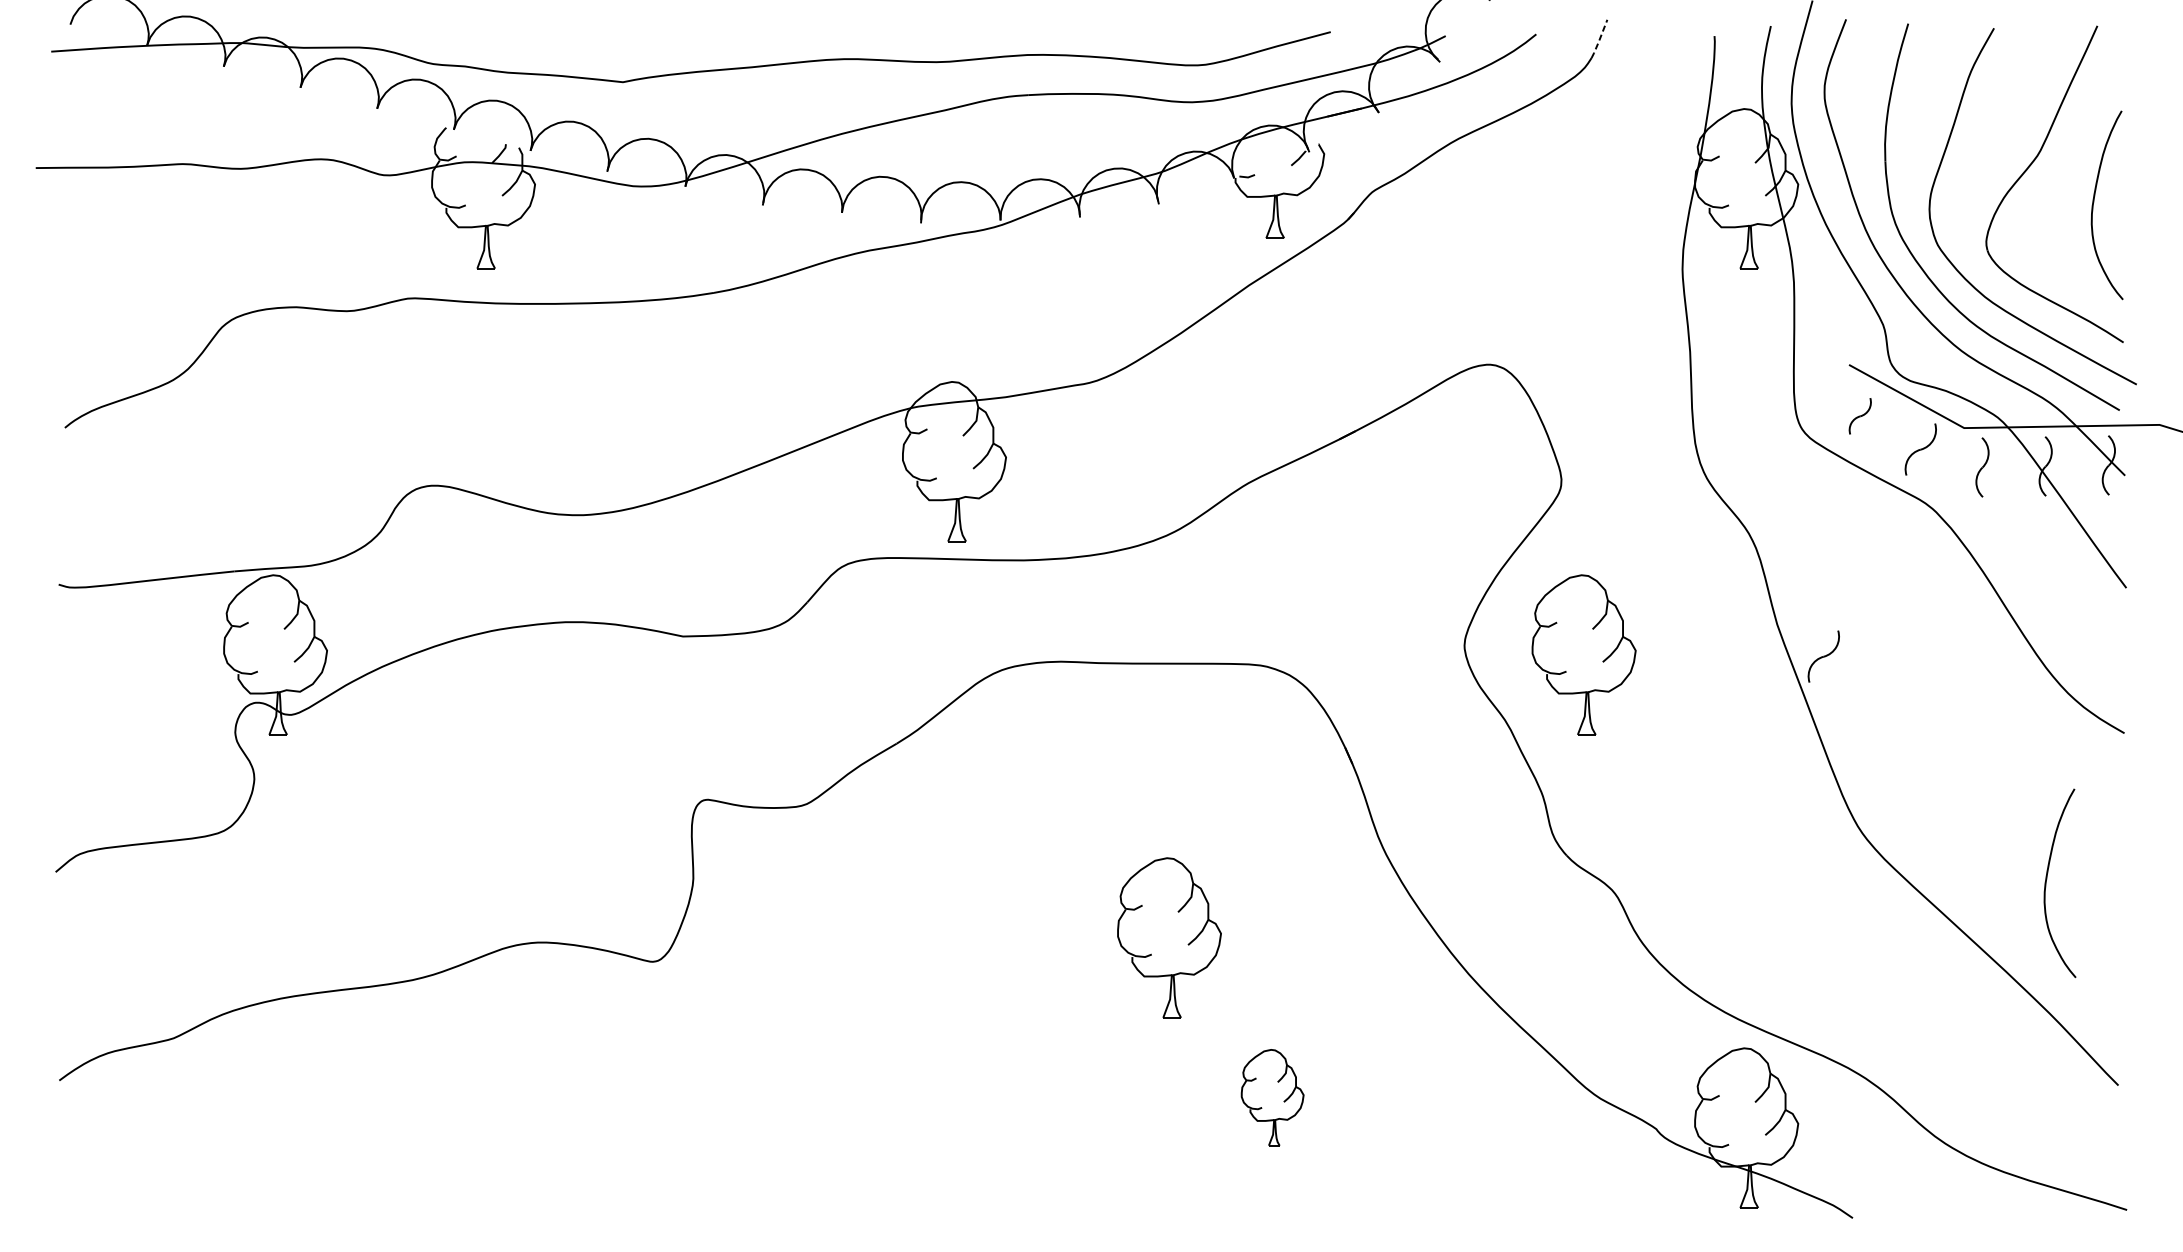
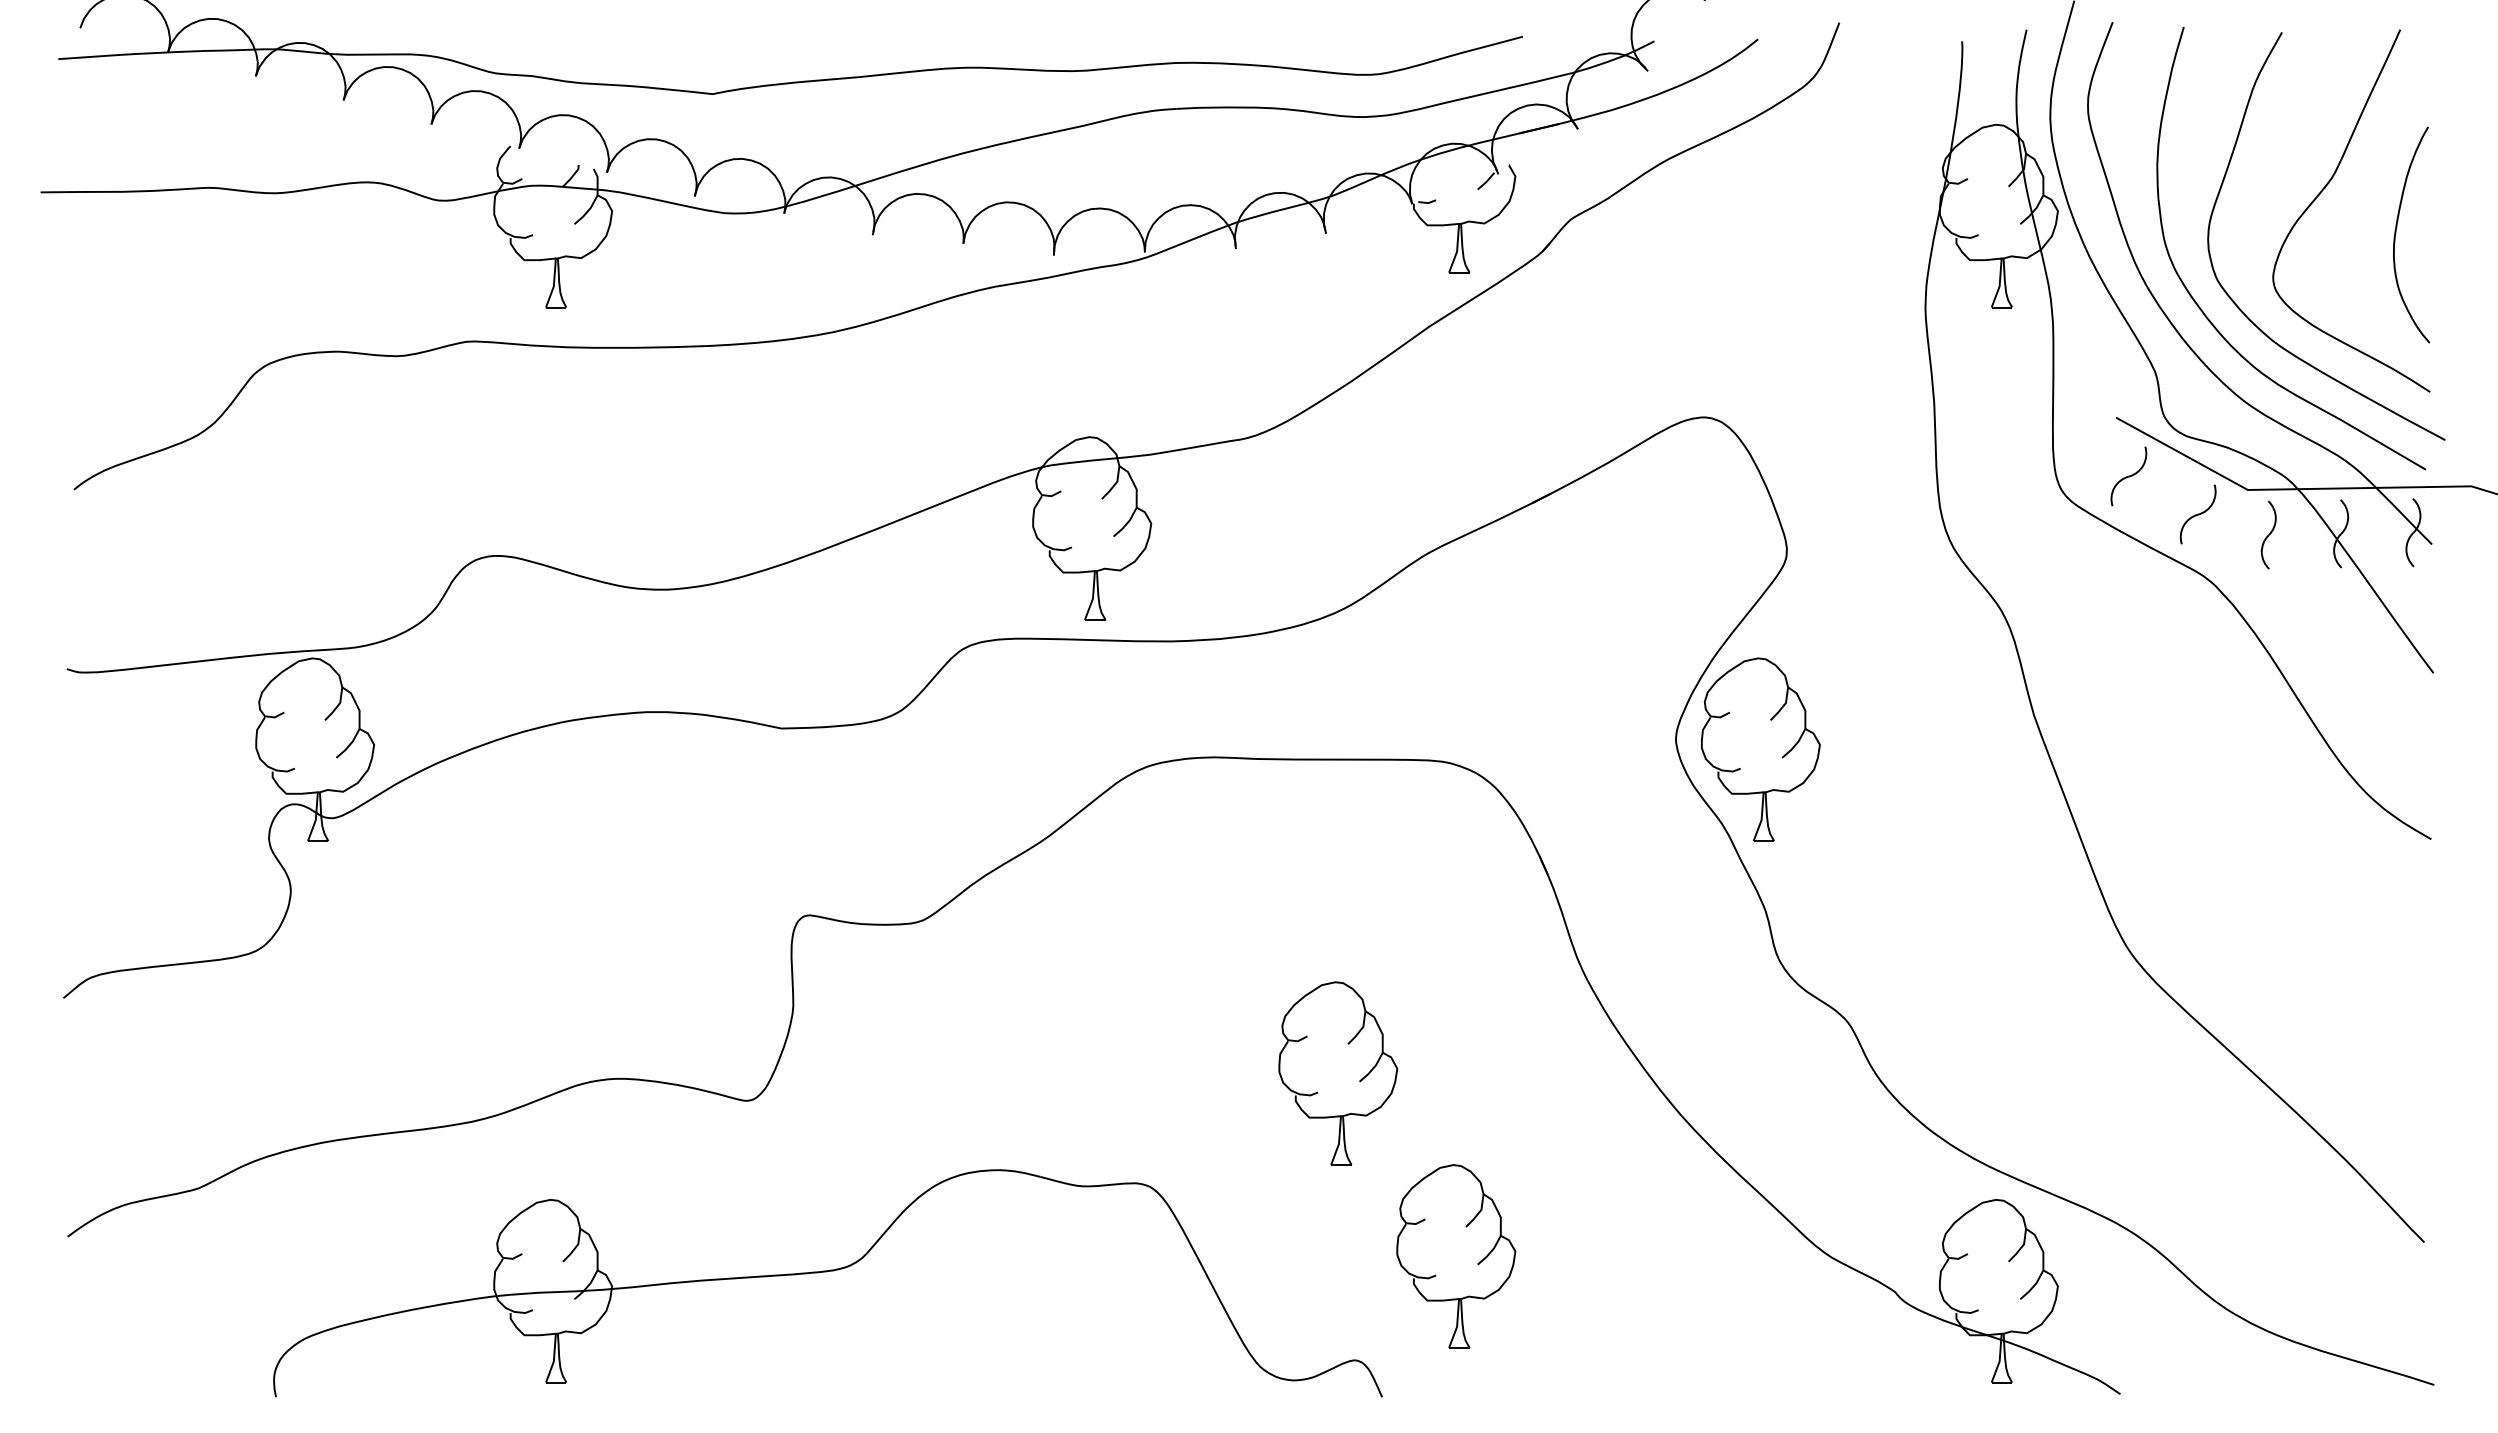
line: (1599, 39) -> (1830, 45), dashed -> solid
part: (1859, 416) -> (2128, 476), size x1.43
part: (1583, 654) -> (1760, 749), moved
part: (1823, 656) -> (2086, 751), removed
curve: (2046, 881) -> (2342, 1009), removed
part: (1272, 1097) -> (1456, 1256), size x1.67
part: (722, 1111) -> (826, 1272), added

